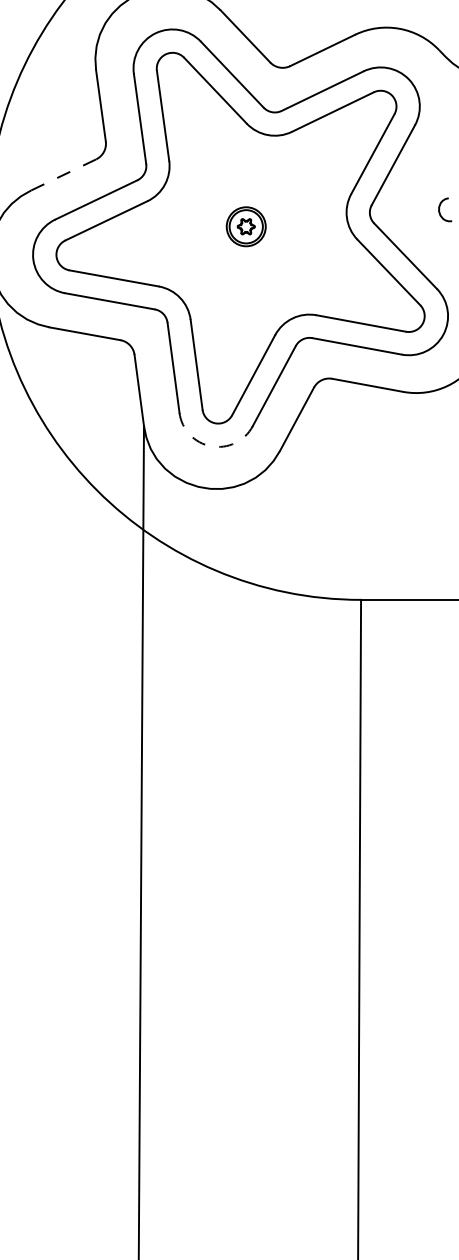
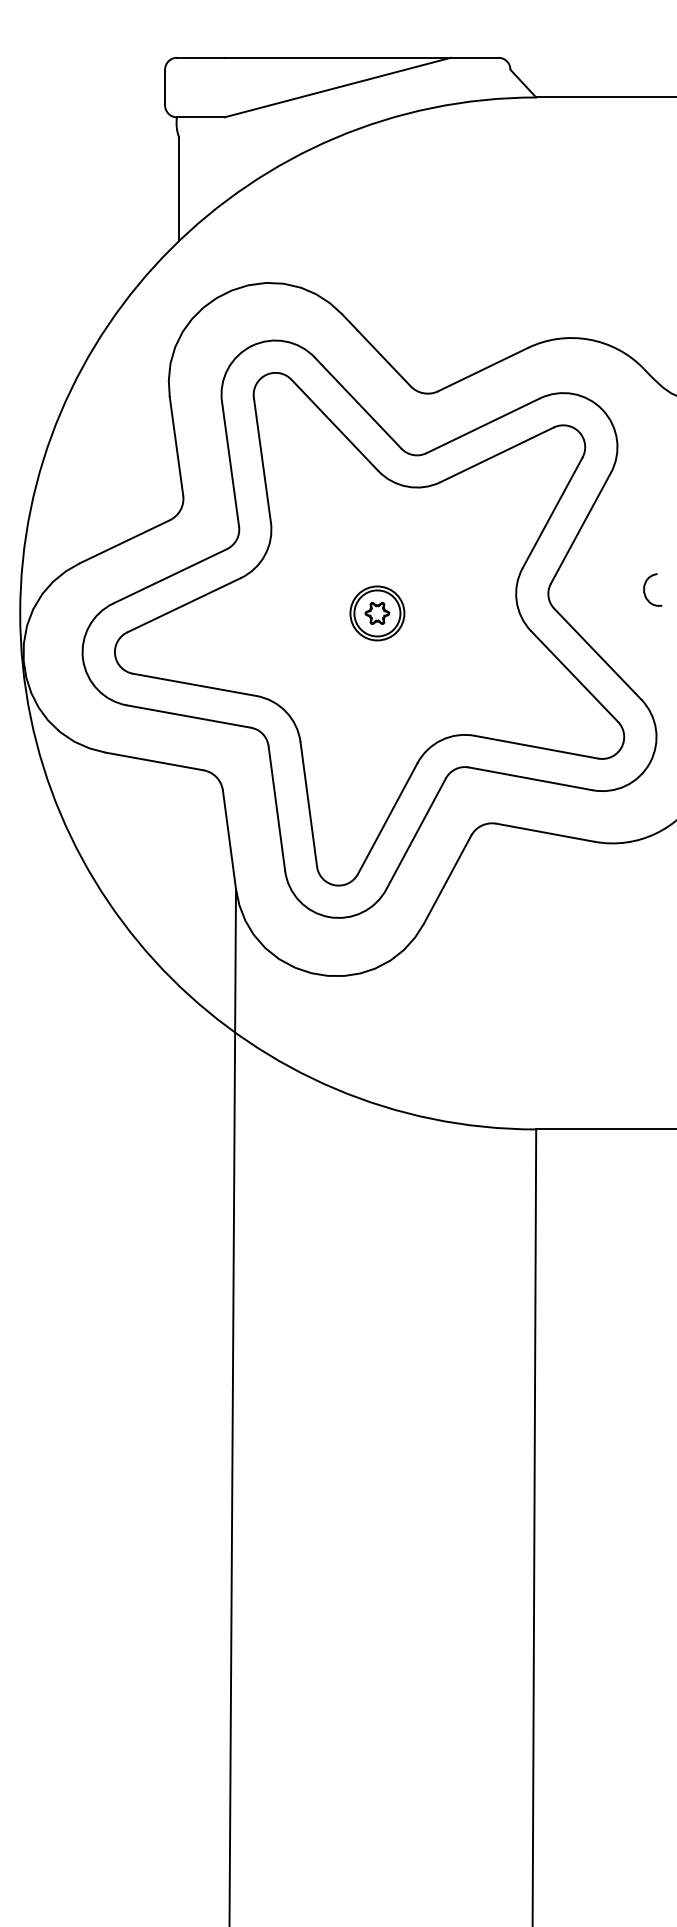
line: (64, 174) -> (125, 541), dashed -> solid
arc: (211, 446) -> (329, 917), dashed -> solid

